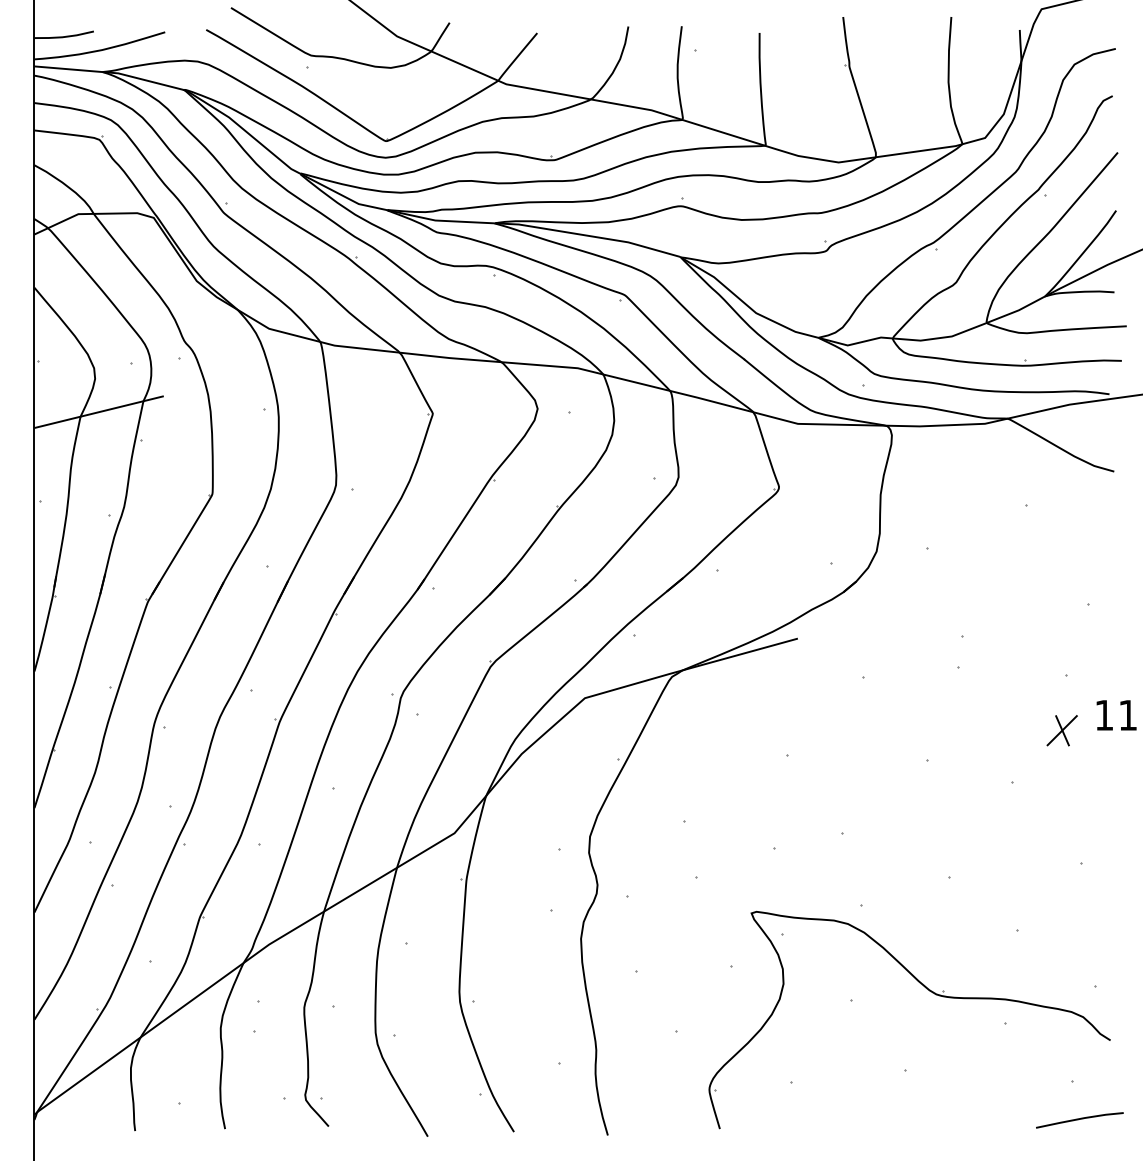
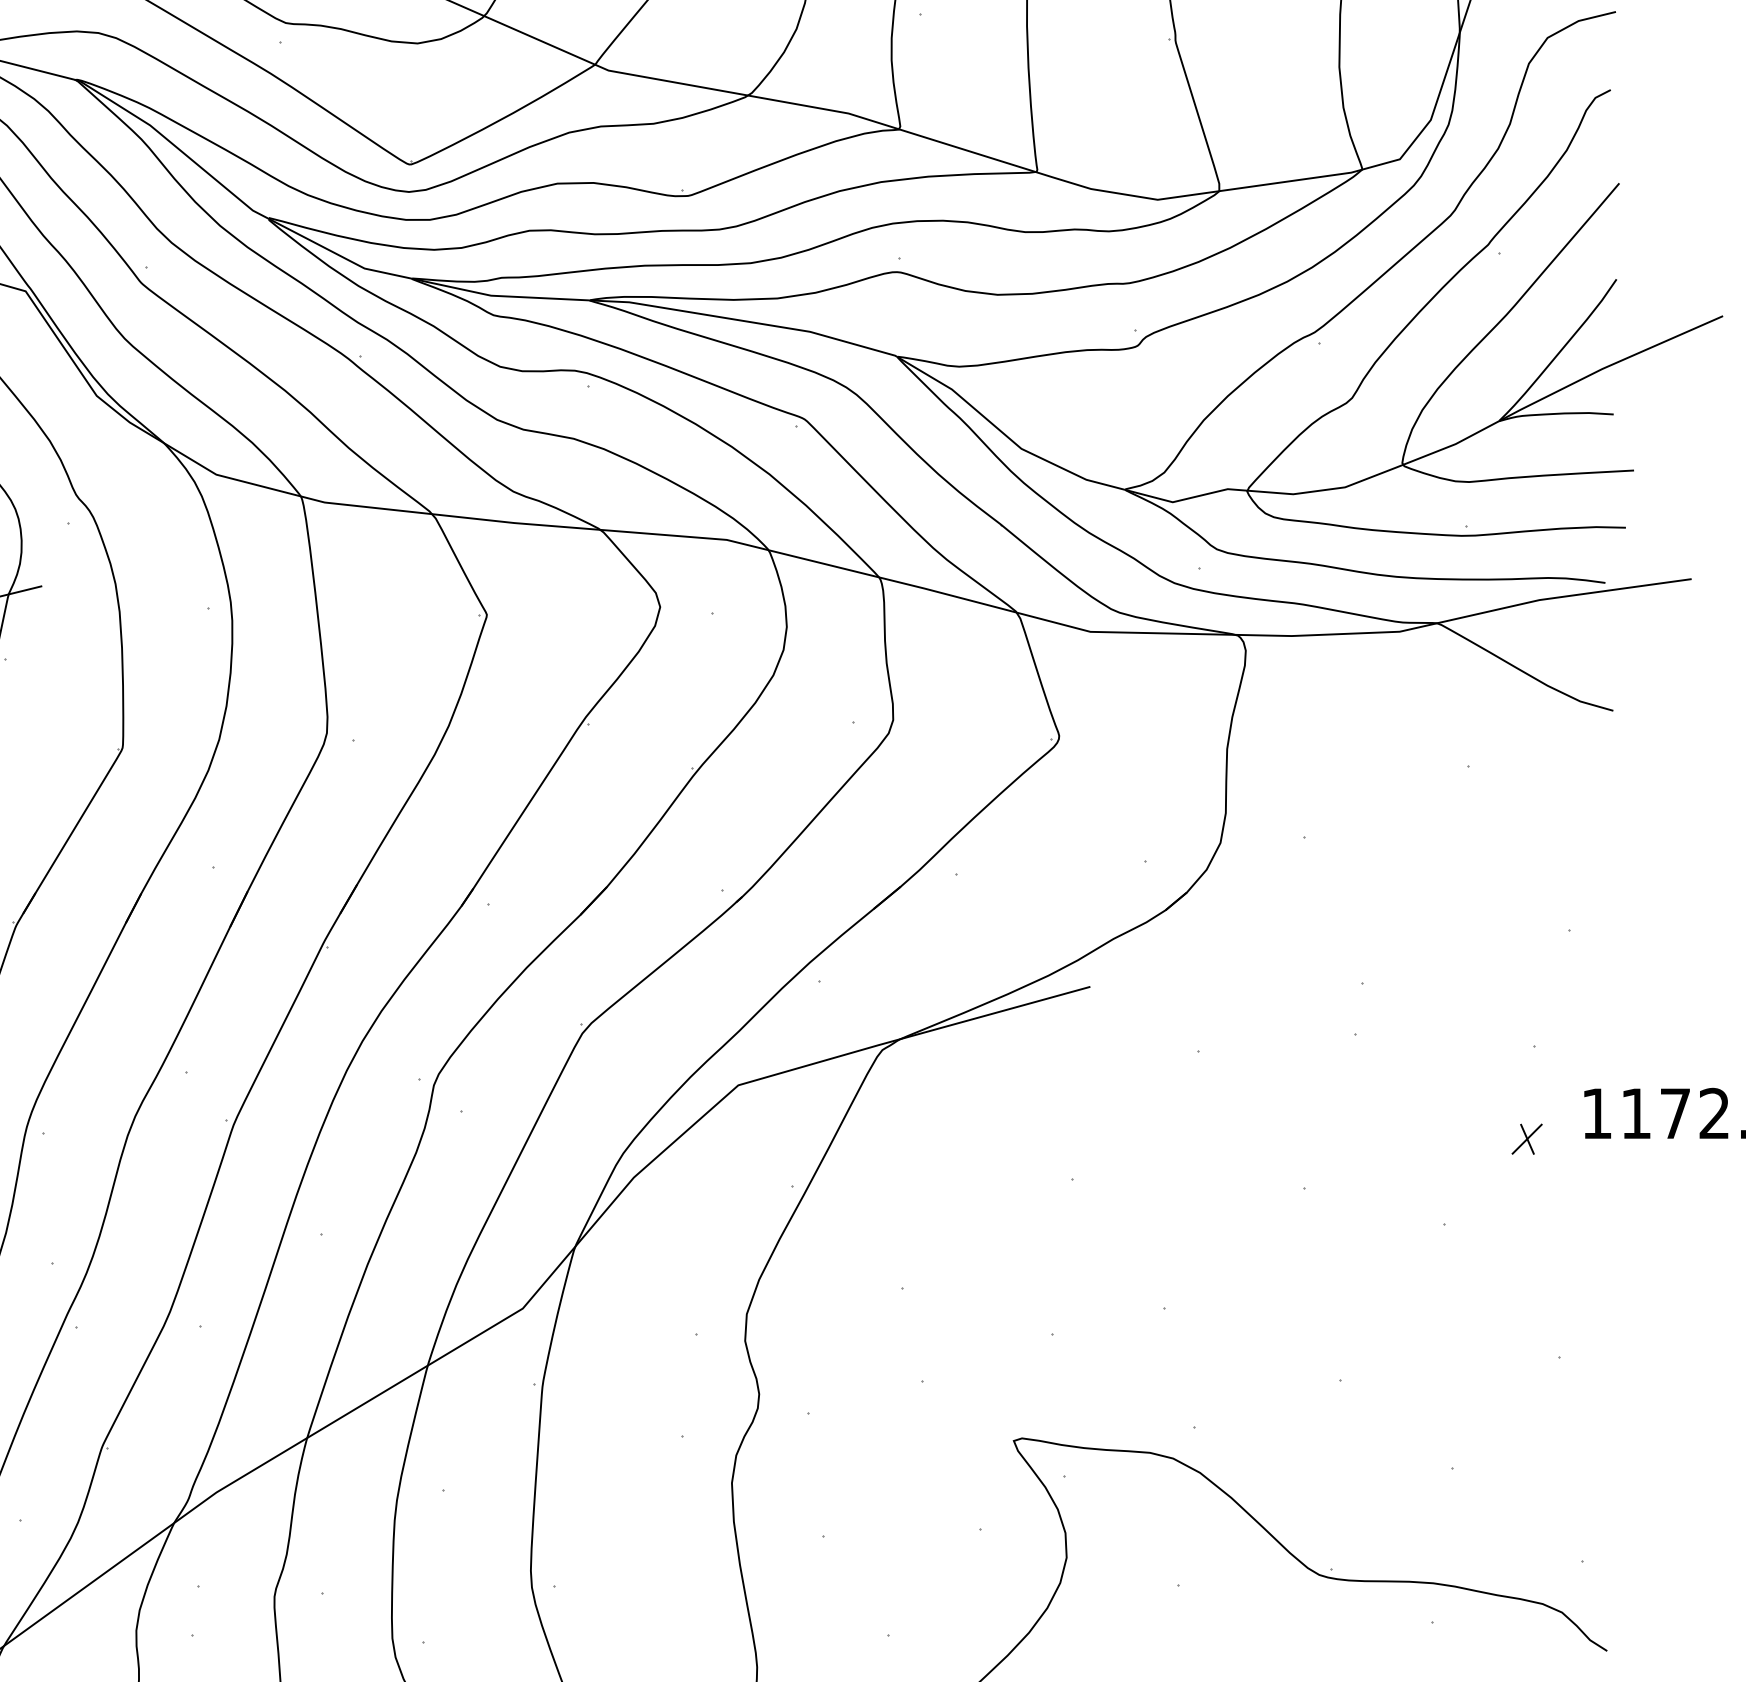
part: (1061, 730) -> (1526, 1138), size x0.6

